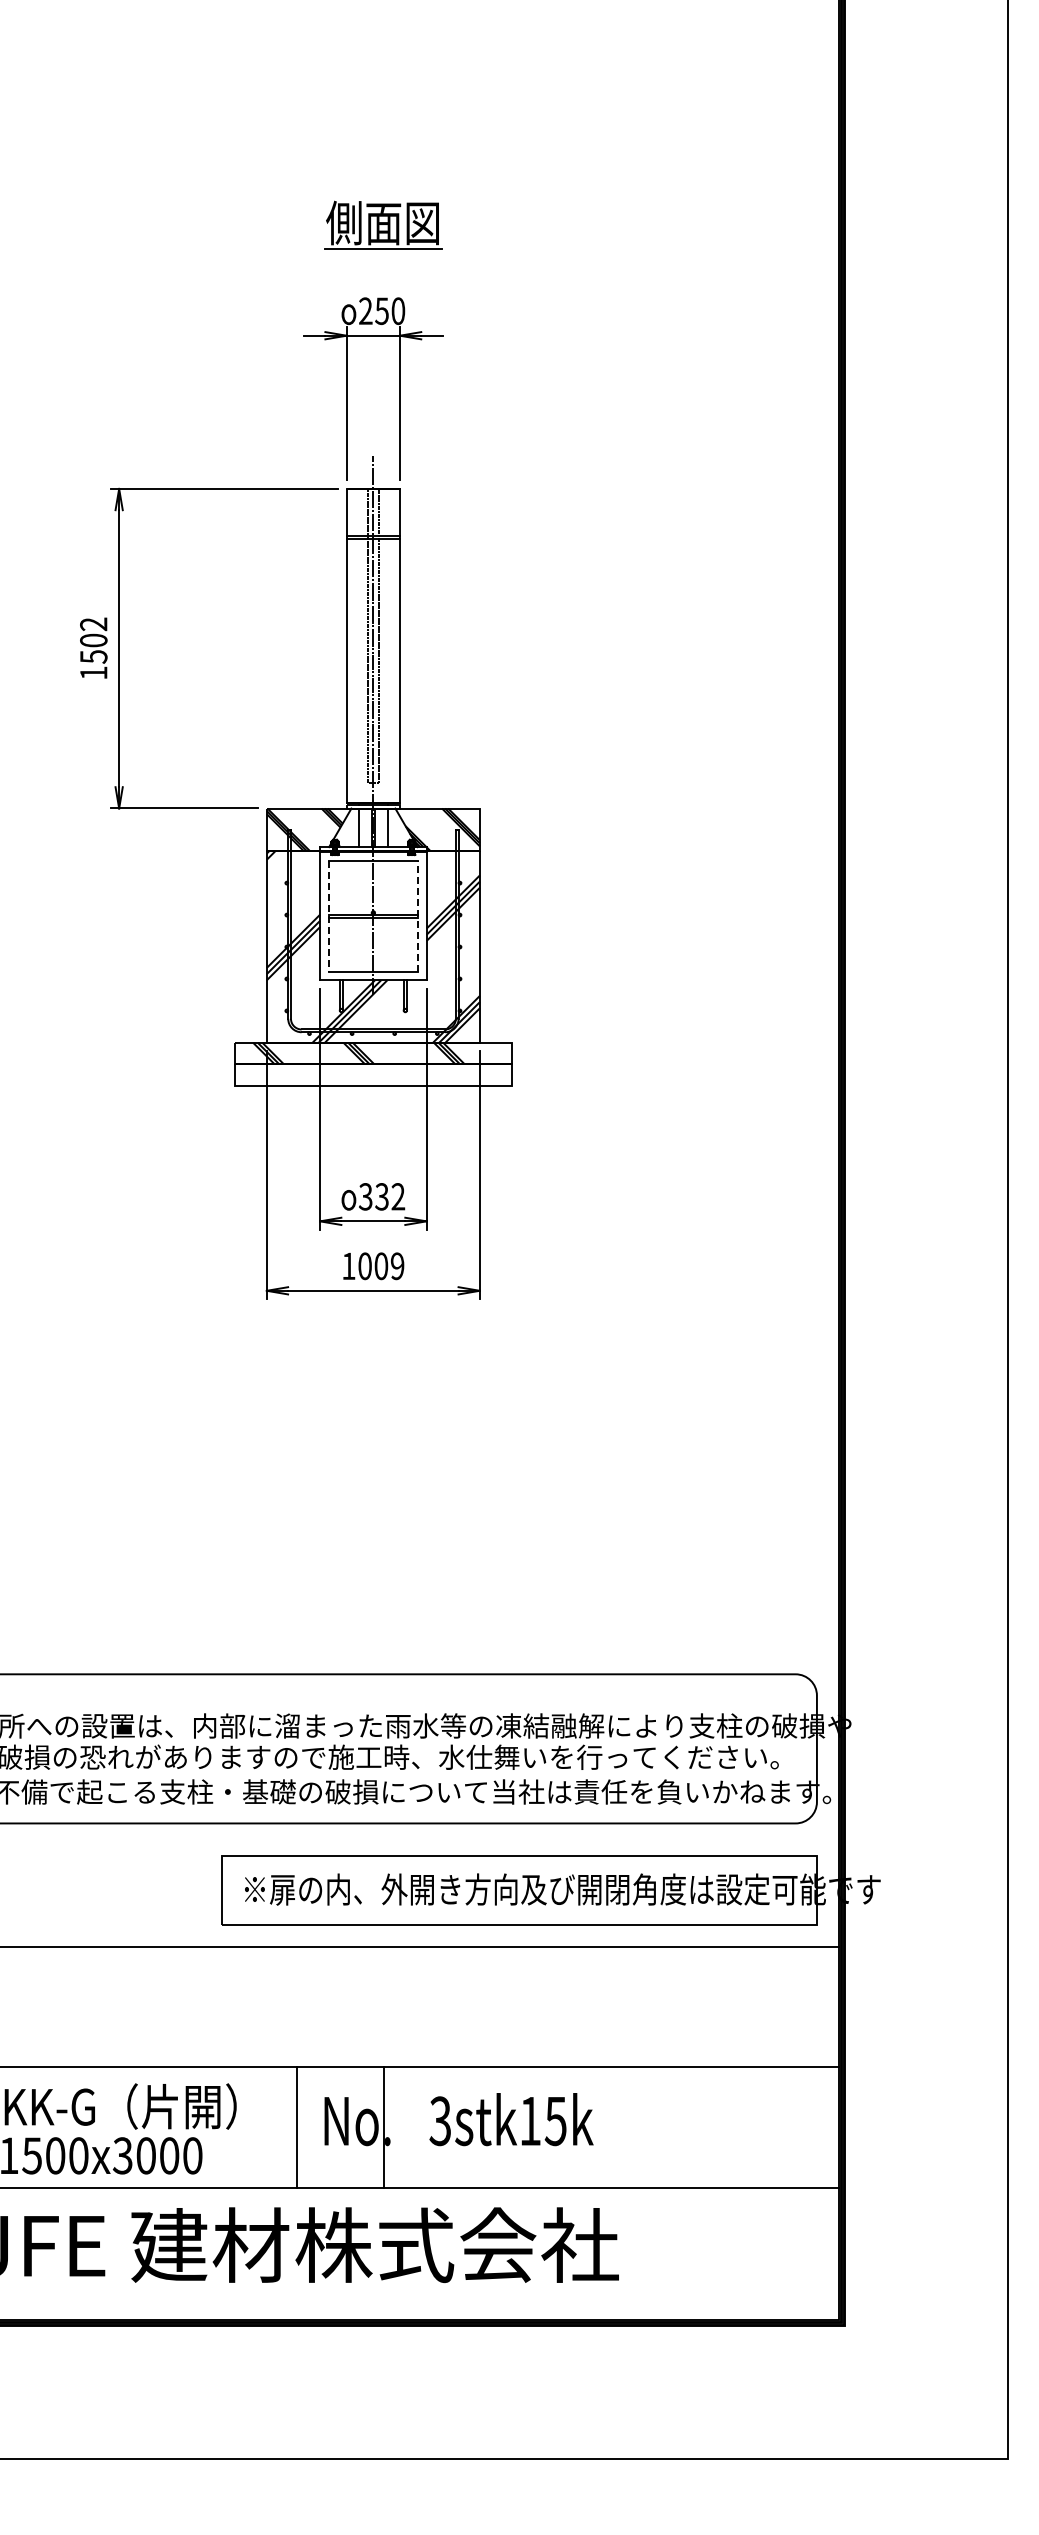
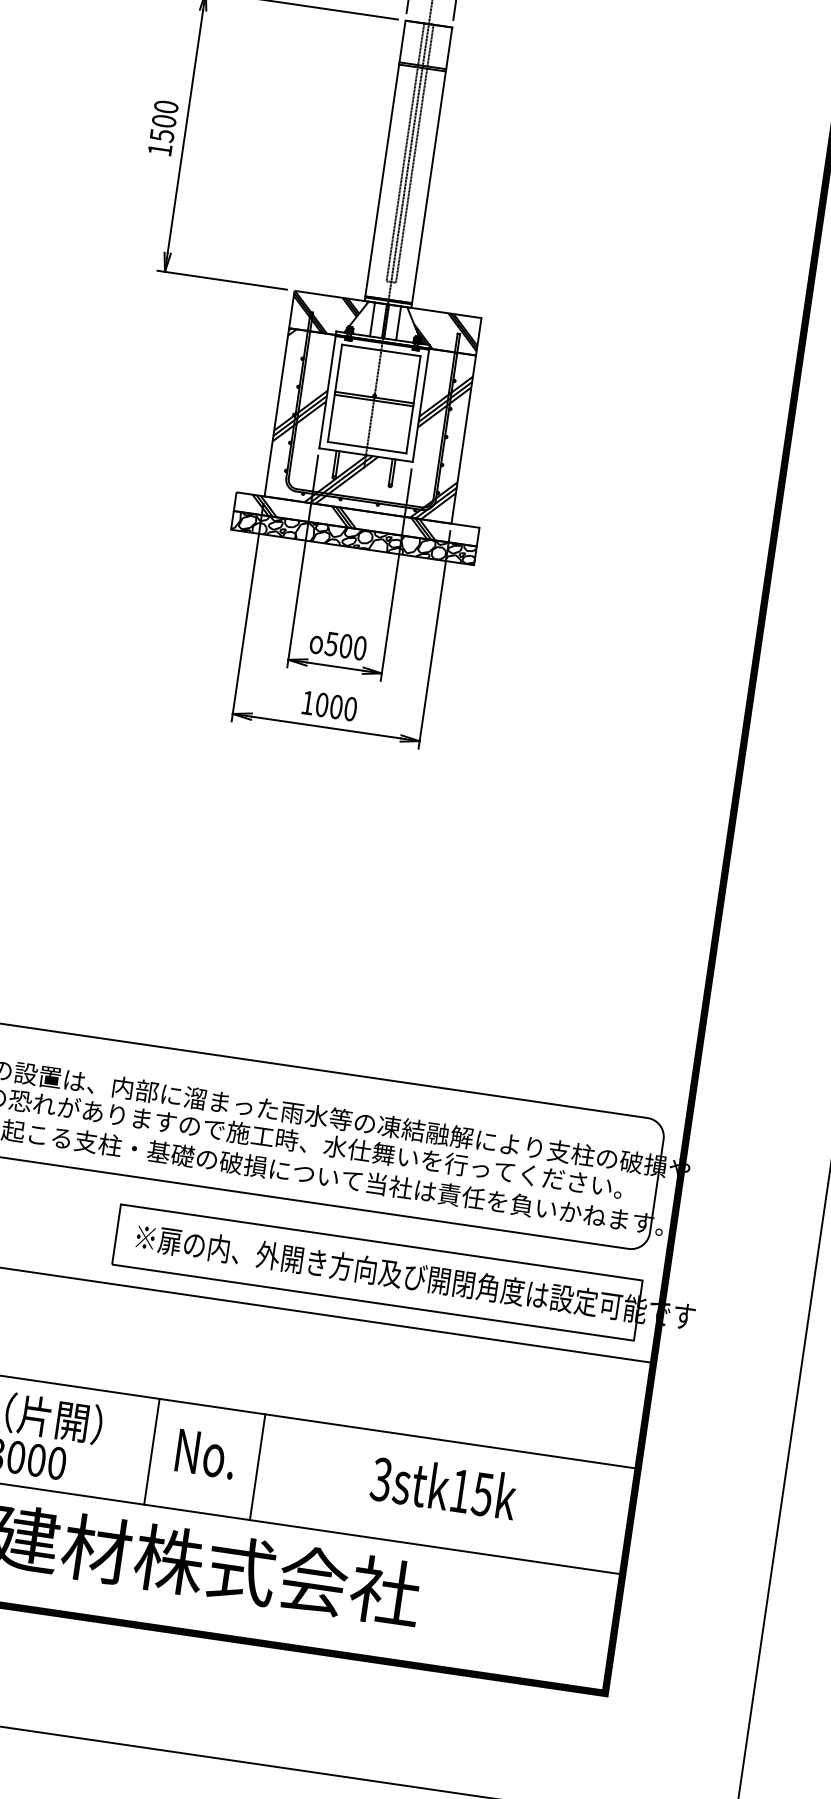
text: (93, 624) -> (166, 107), 1502 -> 1500
line: (418, 915) -> (413, 404), dashed -> solid
line: (328, 916) -> (334, 393), dashed -> solid
hatch: (372, 1074) -> (353, 537), added
text: (382, 1196) -> (346, 645), 332 -> 500
text: (397, 1266) -> (350, 709), 1009 -> 1000
text: (511, 2119) -> (444, 1487), moved
line: (384, 2127) -> (257, 1467), moved

